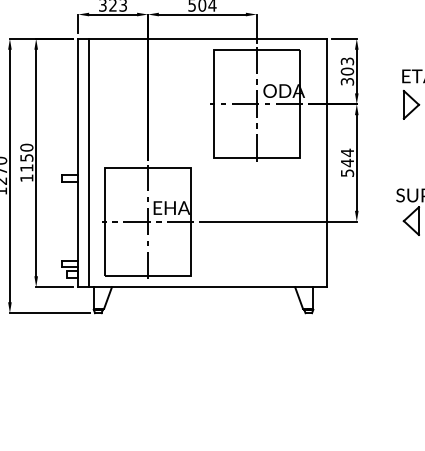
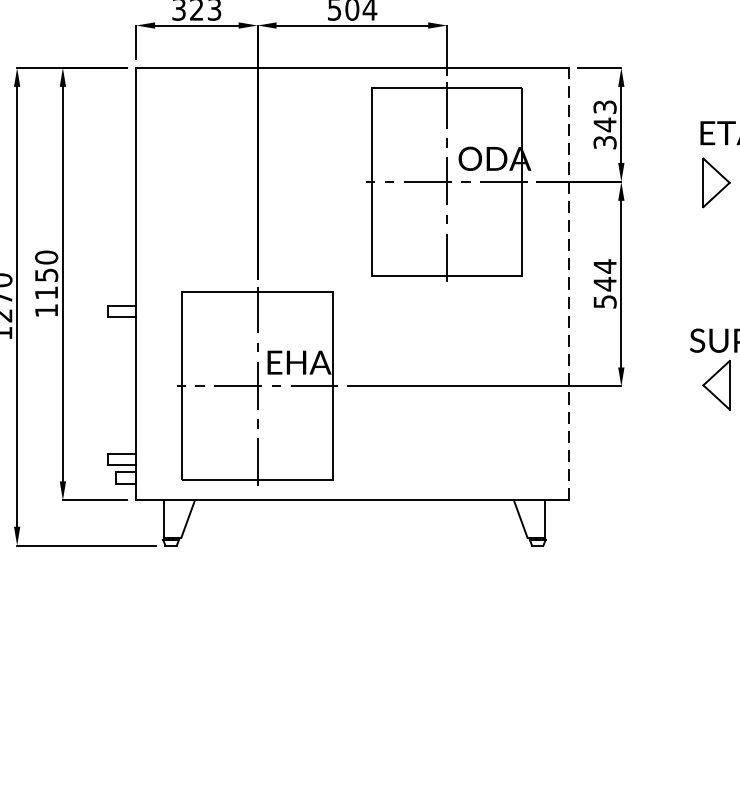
text: (347, 71) -> (605, 124), 303 -> 343
line: (89, 162) -> (155, 283), removed
line: (326, 162) -> (568, 283), solid -> dashed

